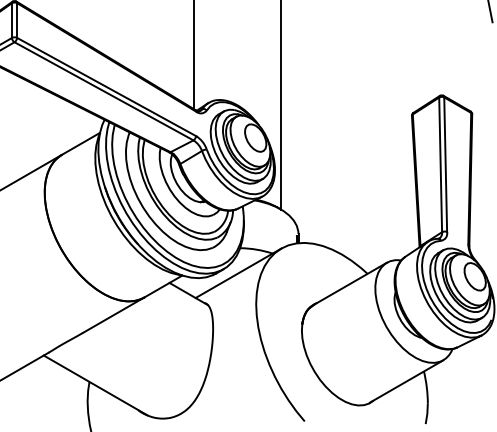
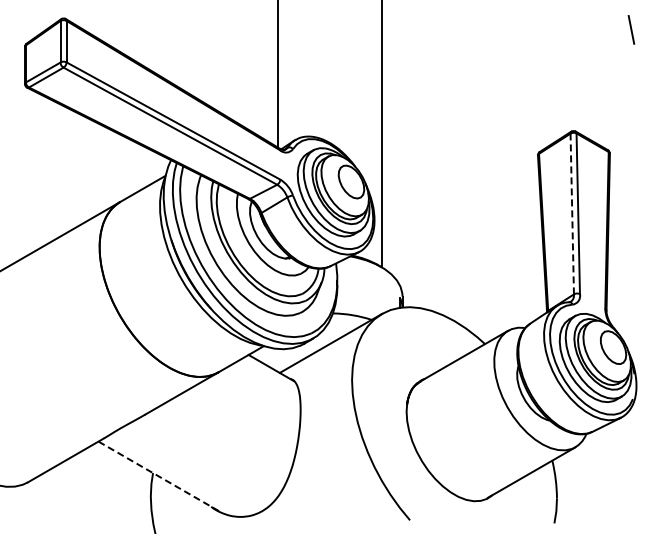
line: (440, 164) -> (572, 213), solid -> dashed
line: (95, 385) -> (160, 477), solid -> dashed

